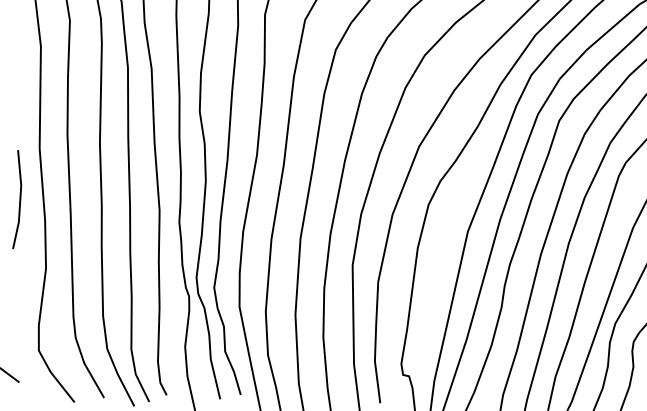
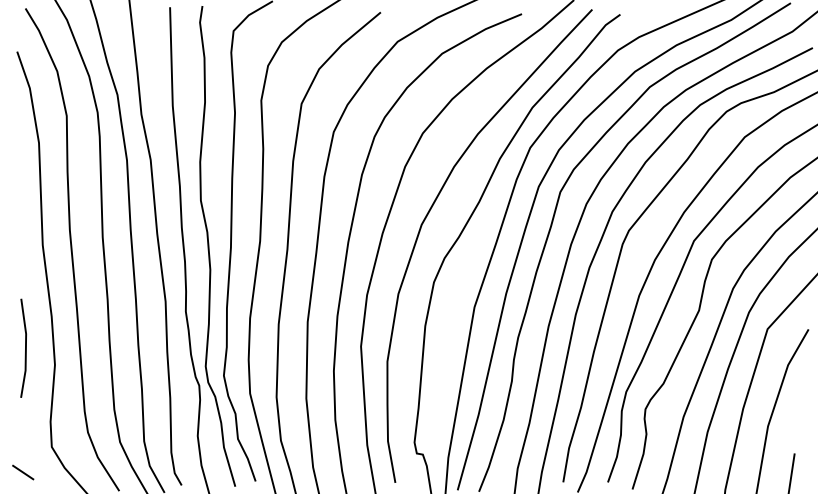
line: (19, 198) -> (25, 347), moved

